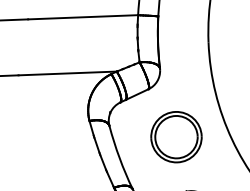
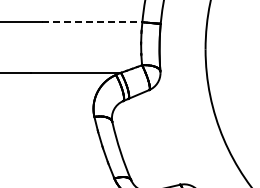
line: (83, 17) -> (92, 22), solid -> dashed
part: (175, 136) -> (172, 134), removed

